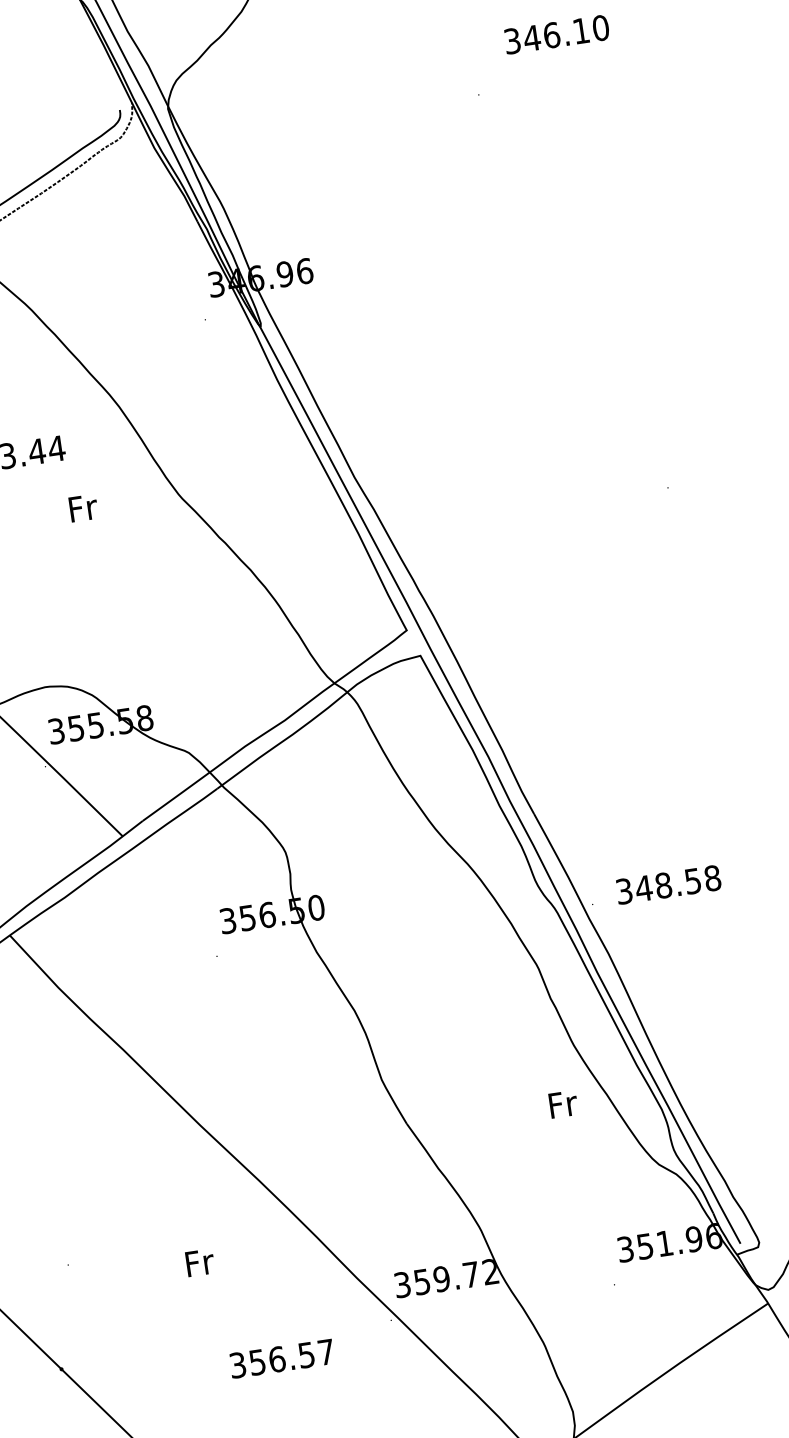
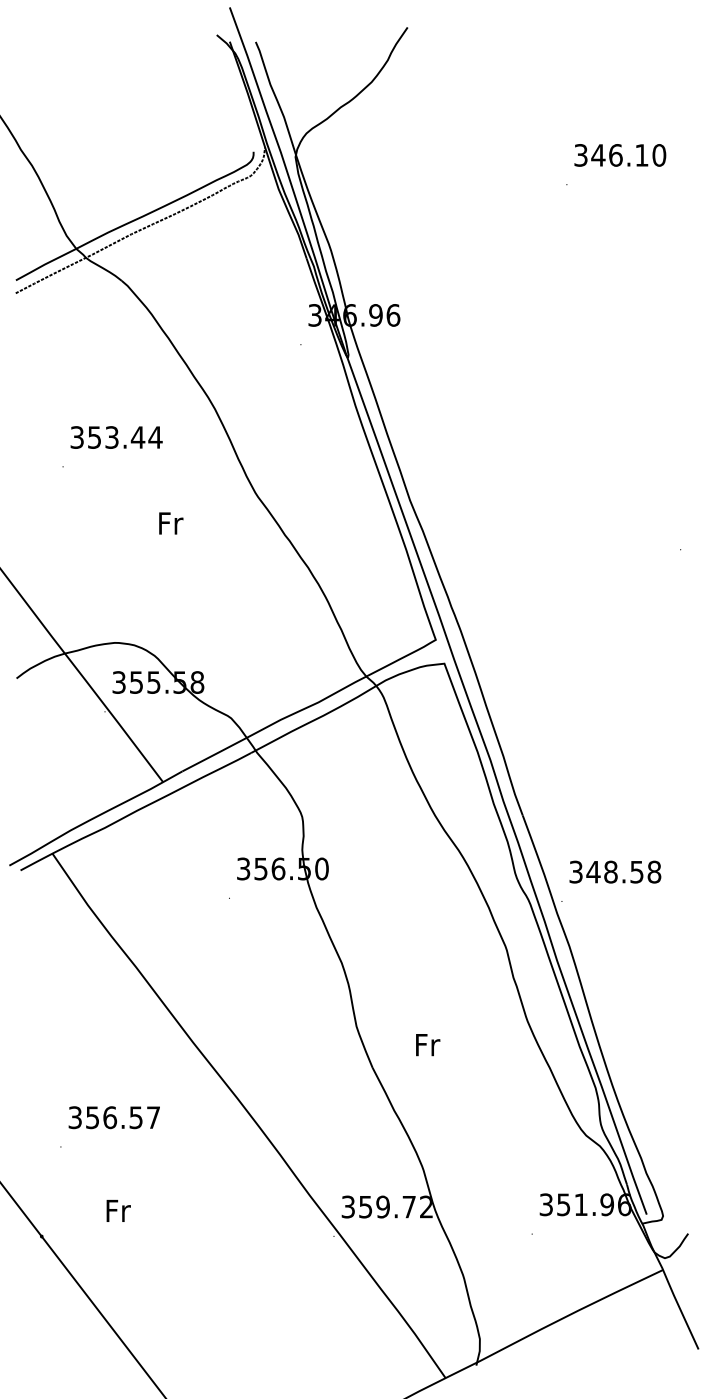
text: (557, 34) -> (620, 155), moved
text: (83, 508) -> (171, 523), moved
text: (668, 884) -> (615, 871), moved
text: (564, 1104) -> (428, 1045), moved
text: (199, 1262) -> (118, 1210), moved
text: (281, 1358) -> (113, 1117), moved

